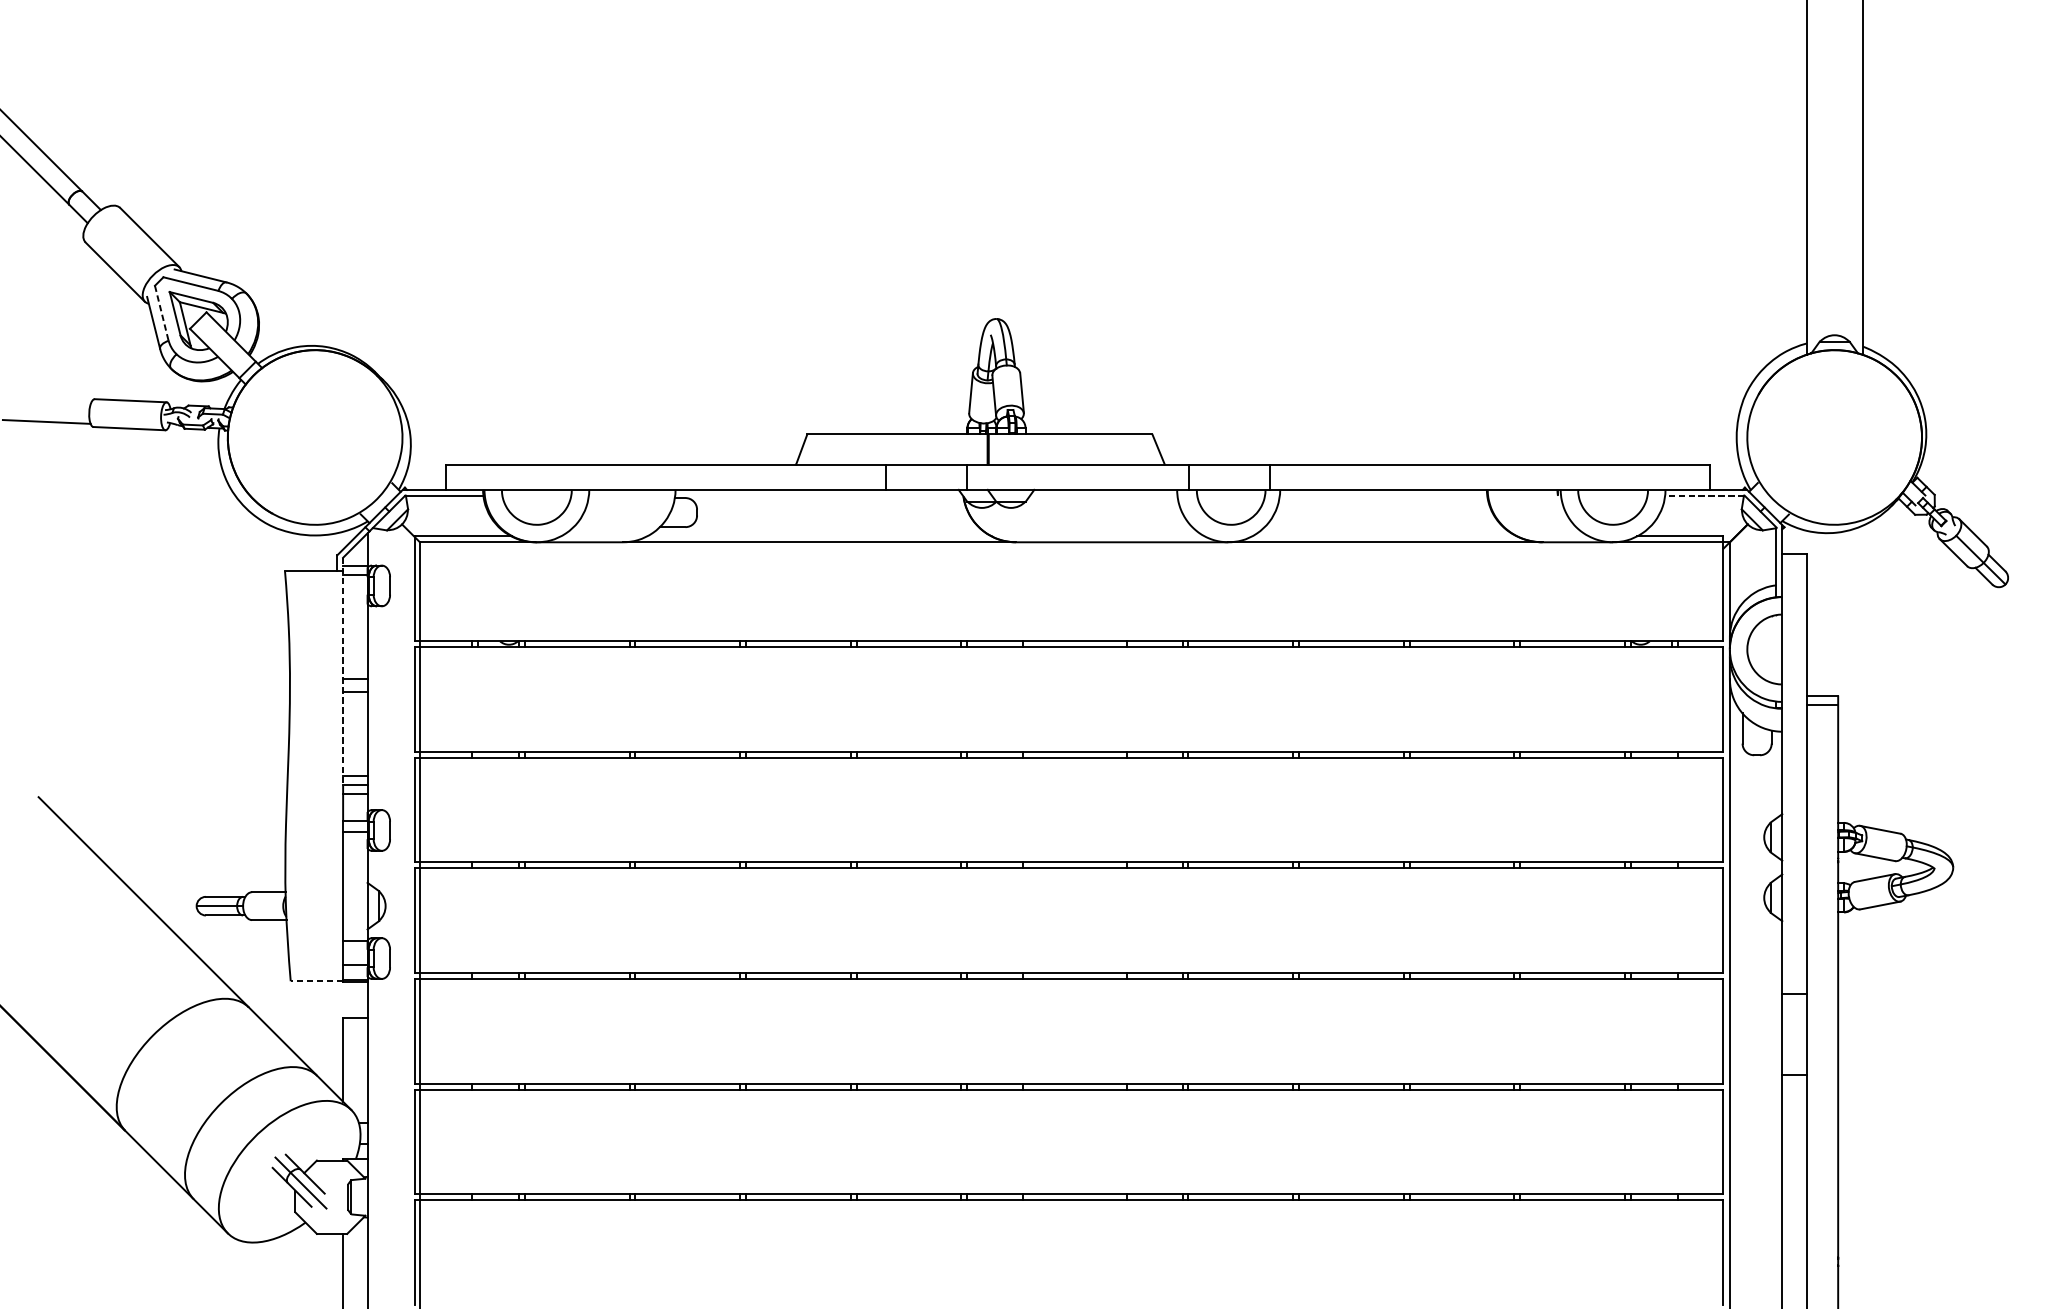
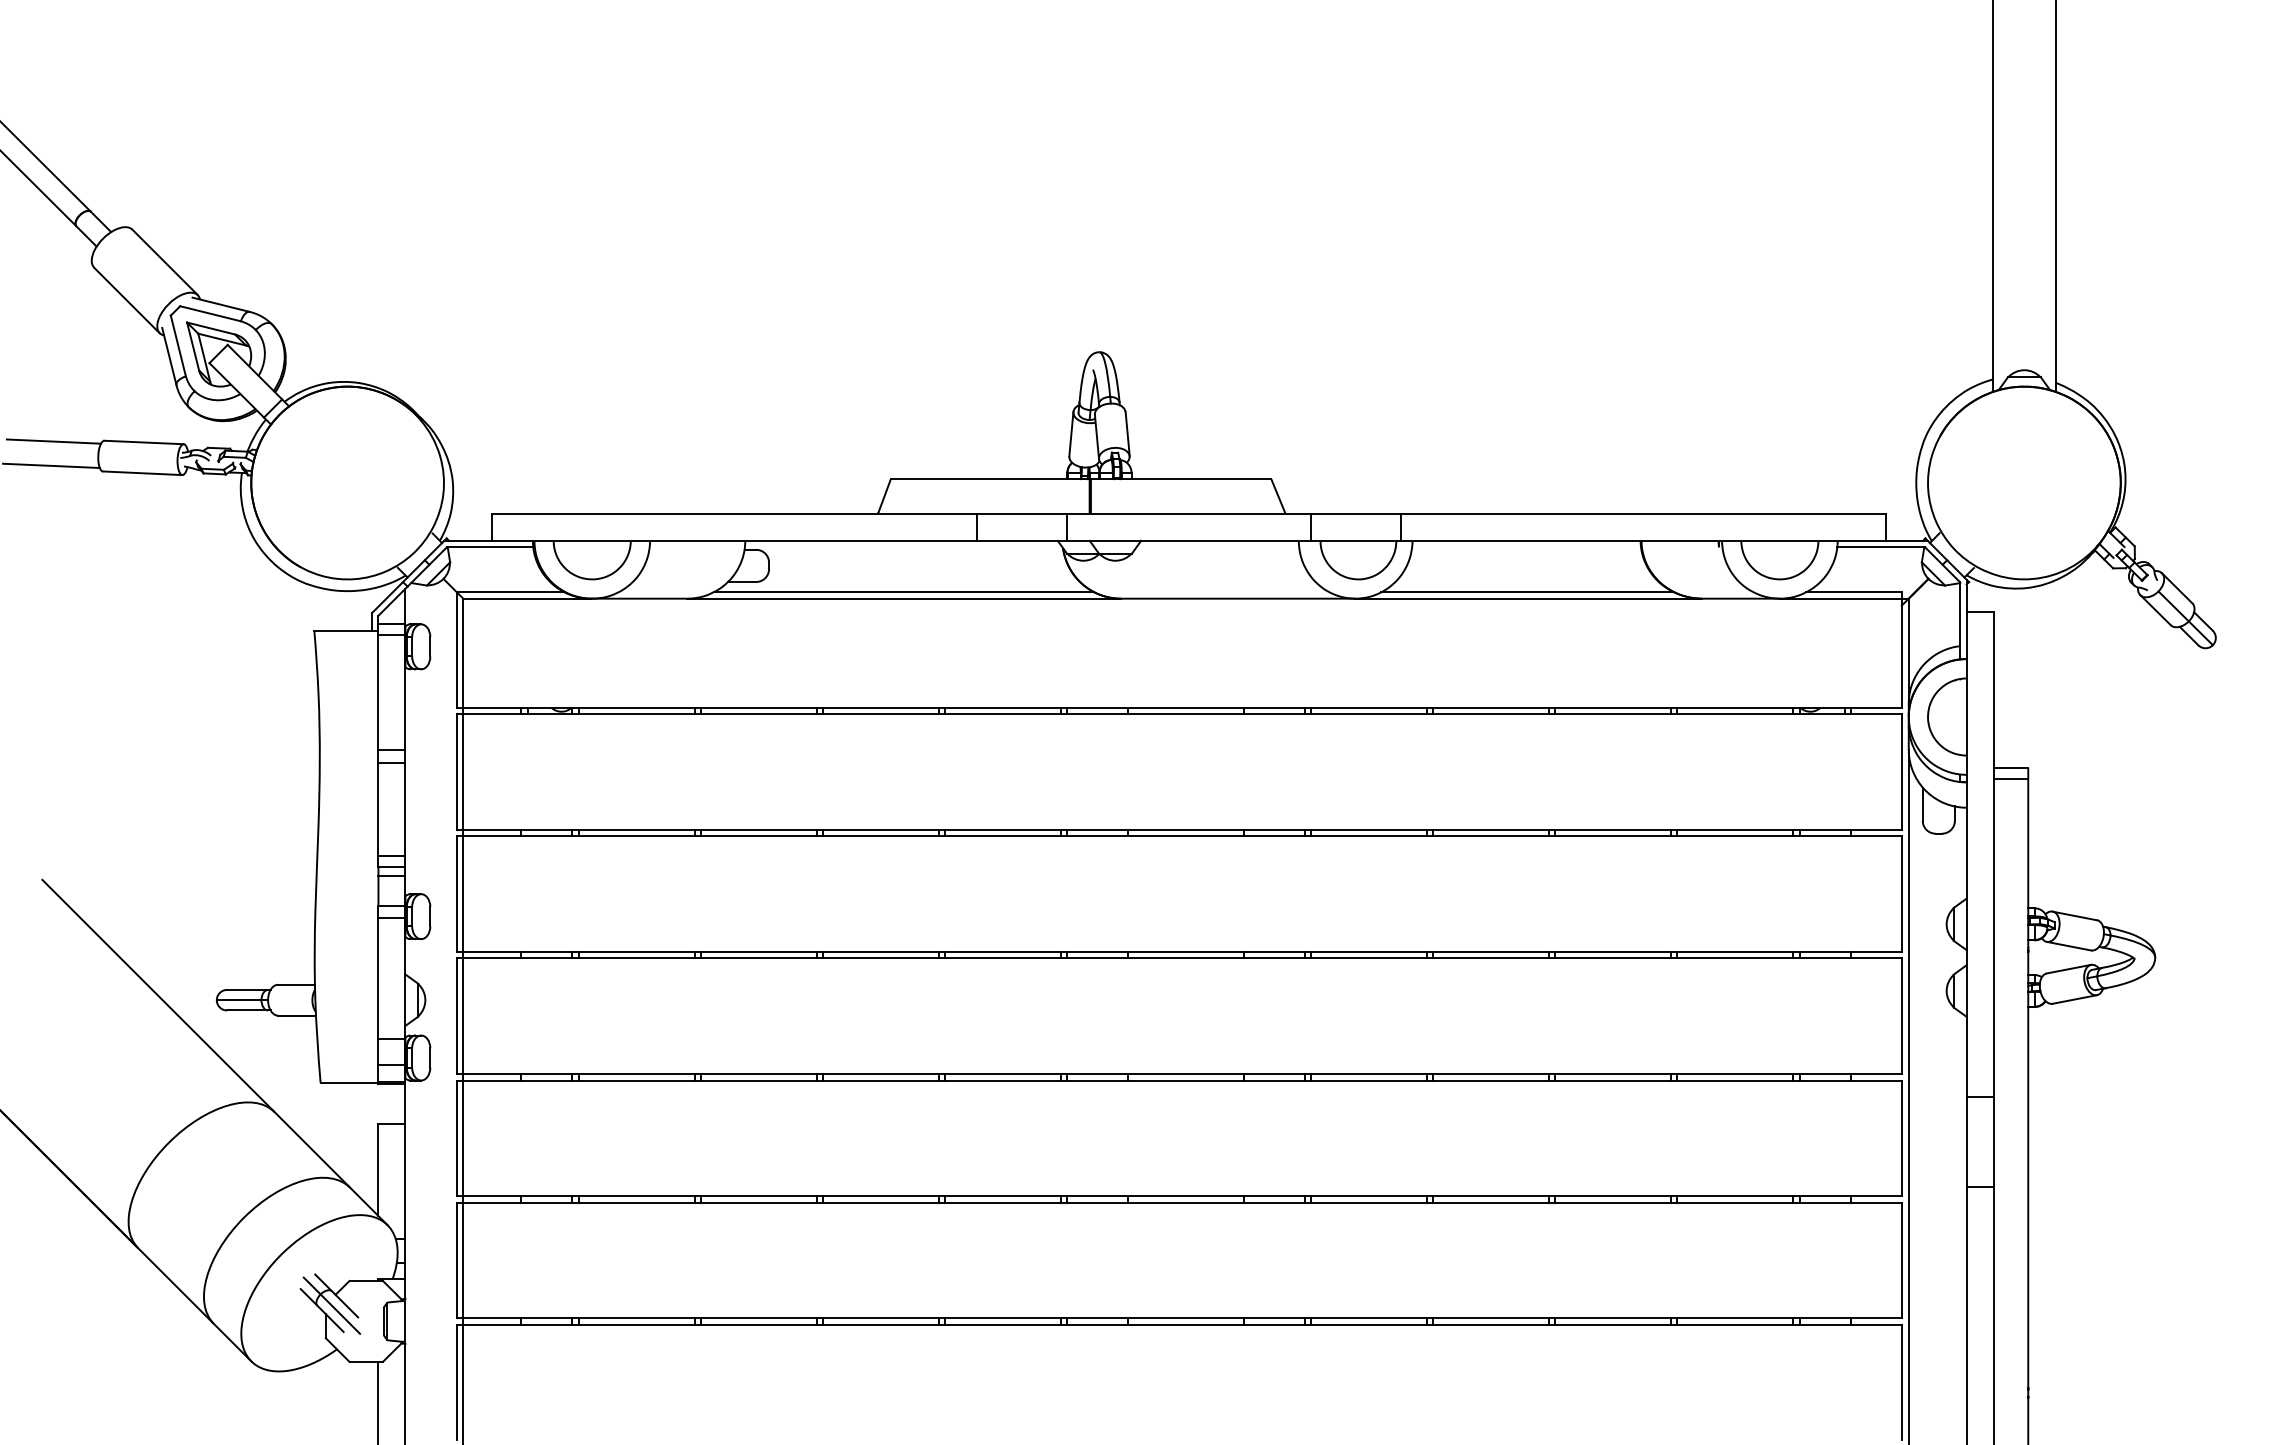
line: (161, 312) -> (178, 345), dashed -> solid
line: (48, 399) -> (53, 441), added
line: (1705, 495) -> (1881, 547), dashed -> solid
line: (818, 536) -> (903, 592), added
line: (1384, 536) -> (1527, 592), added
line: (343, 671) -> (378, 741), dashed -> solid
line: (316, 981) -> (349, 1083), dashed -> solid

